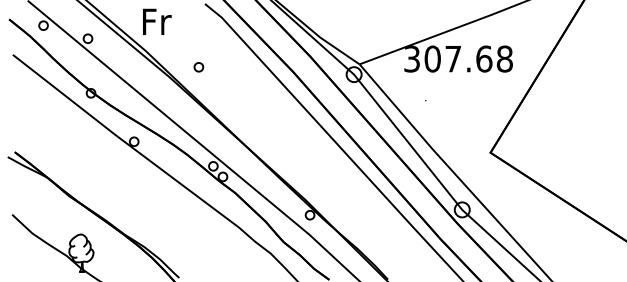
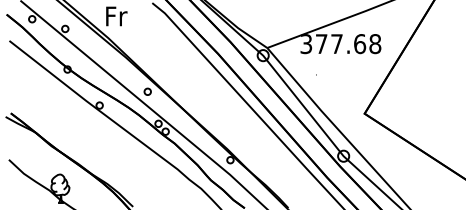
text: (432, 58) -> (321, 43), 307.68 -> 377.68
part: (198, 67) -> (147, 91), moved

